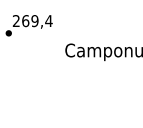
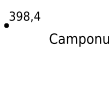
text: (25, 20) -> (19, 15), 269,4 -> 398,4

